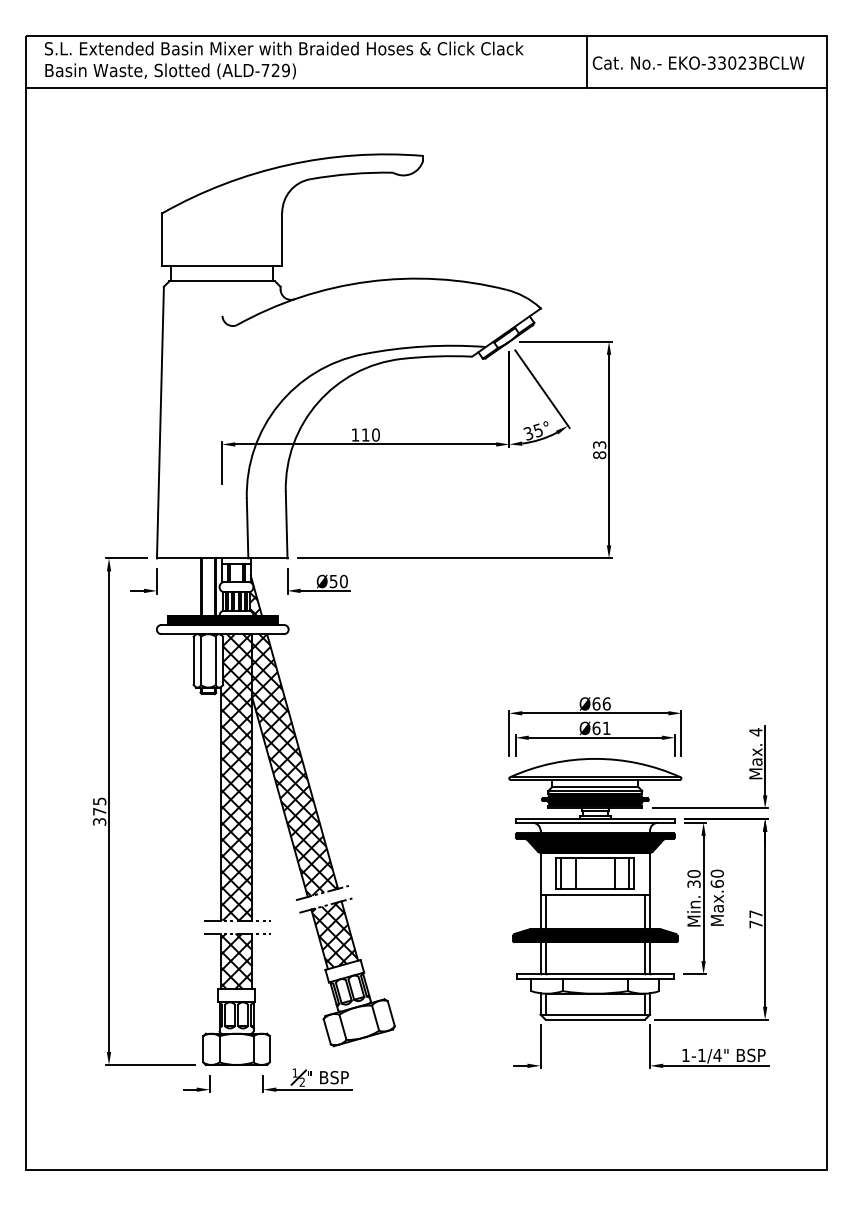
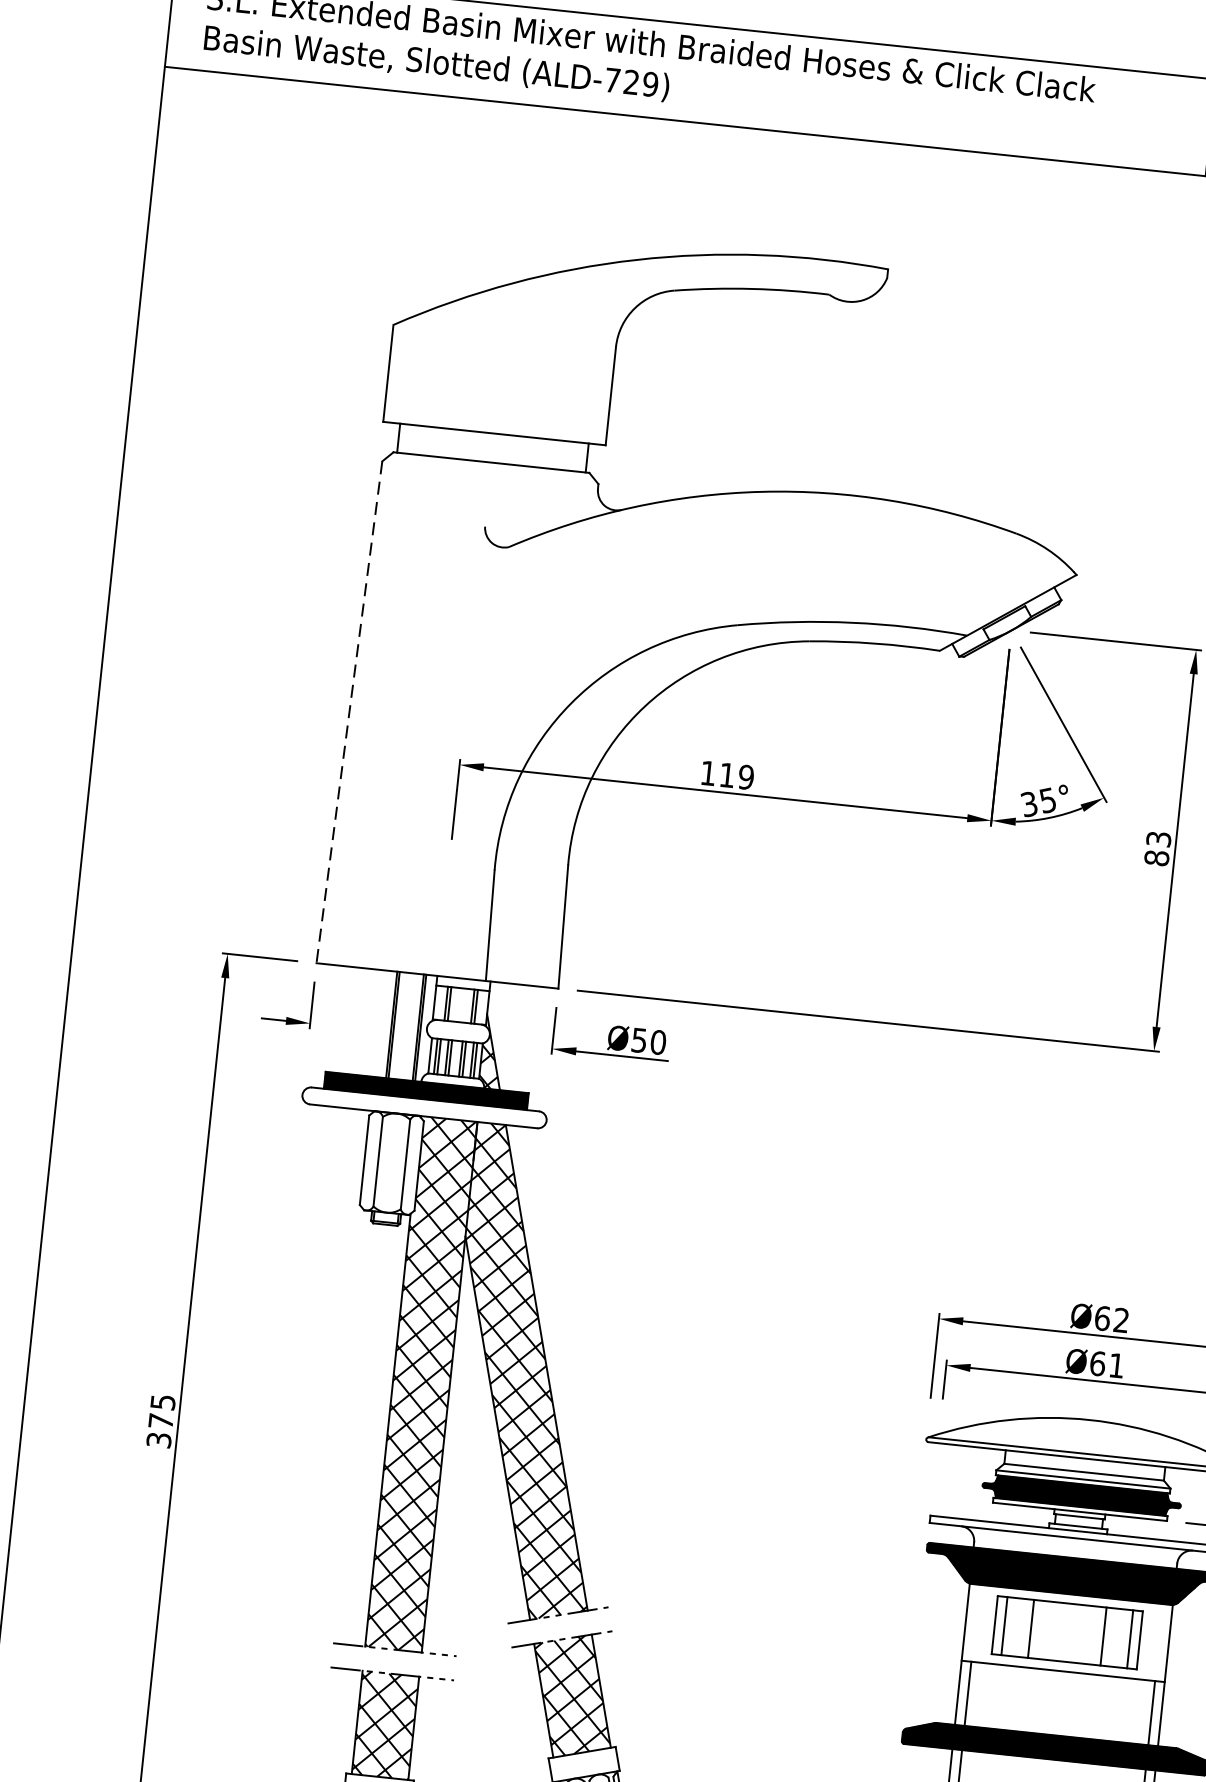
line: (160, 422) -> (349, 712), solid -> dashed
text: (375, 434) -> (745, 776), 110 -> 119
text: (606, 703) -> (1121, 1319), Ø66 -> Ø62

